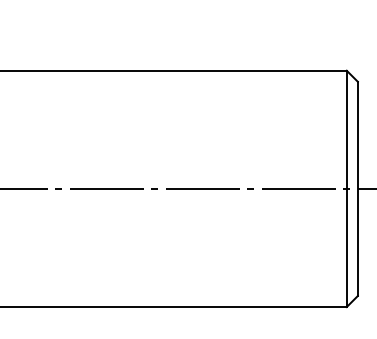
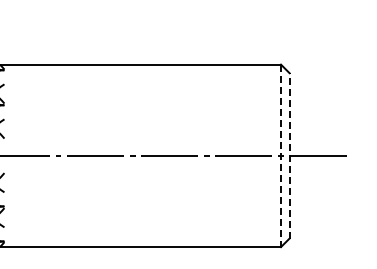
line: (357, 188) -> (289, 155), solid -> dashed
line: (347, 189) -> (281, 156), solid -> dashed

